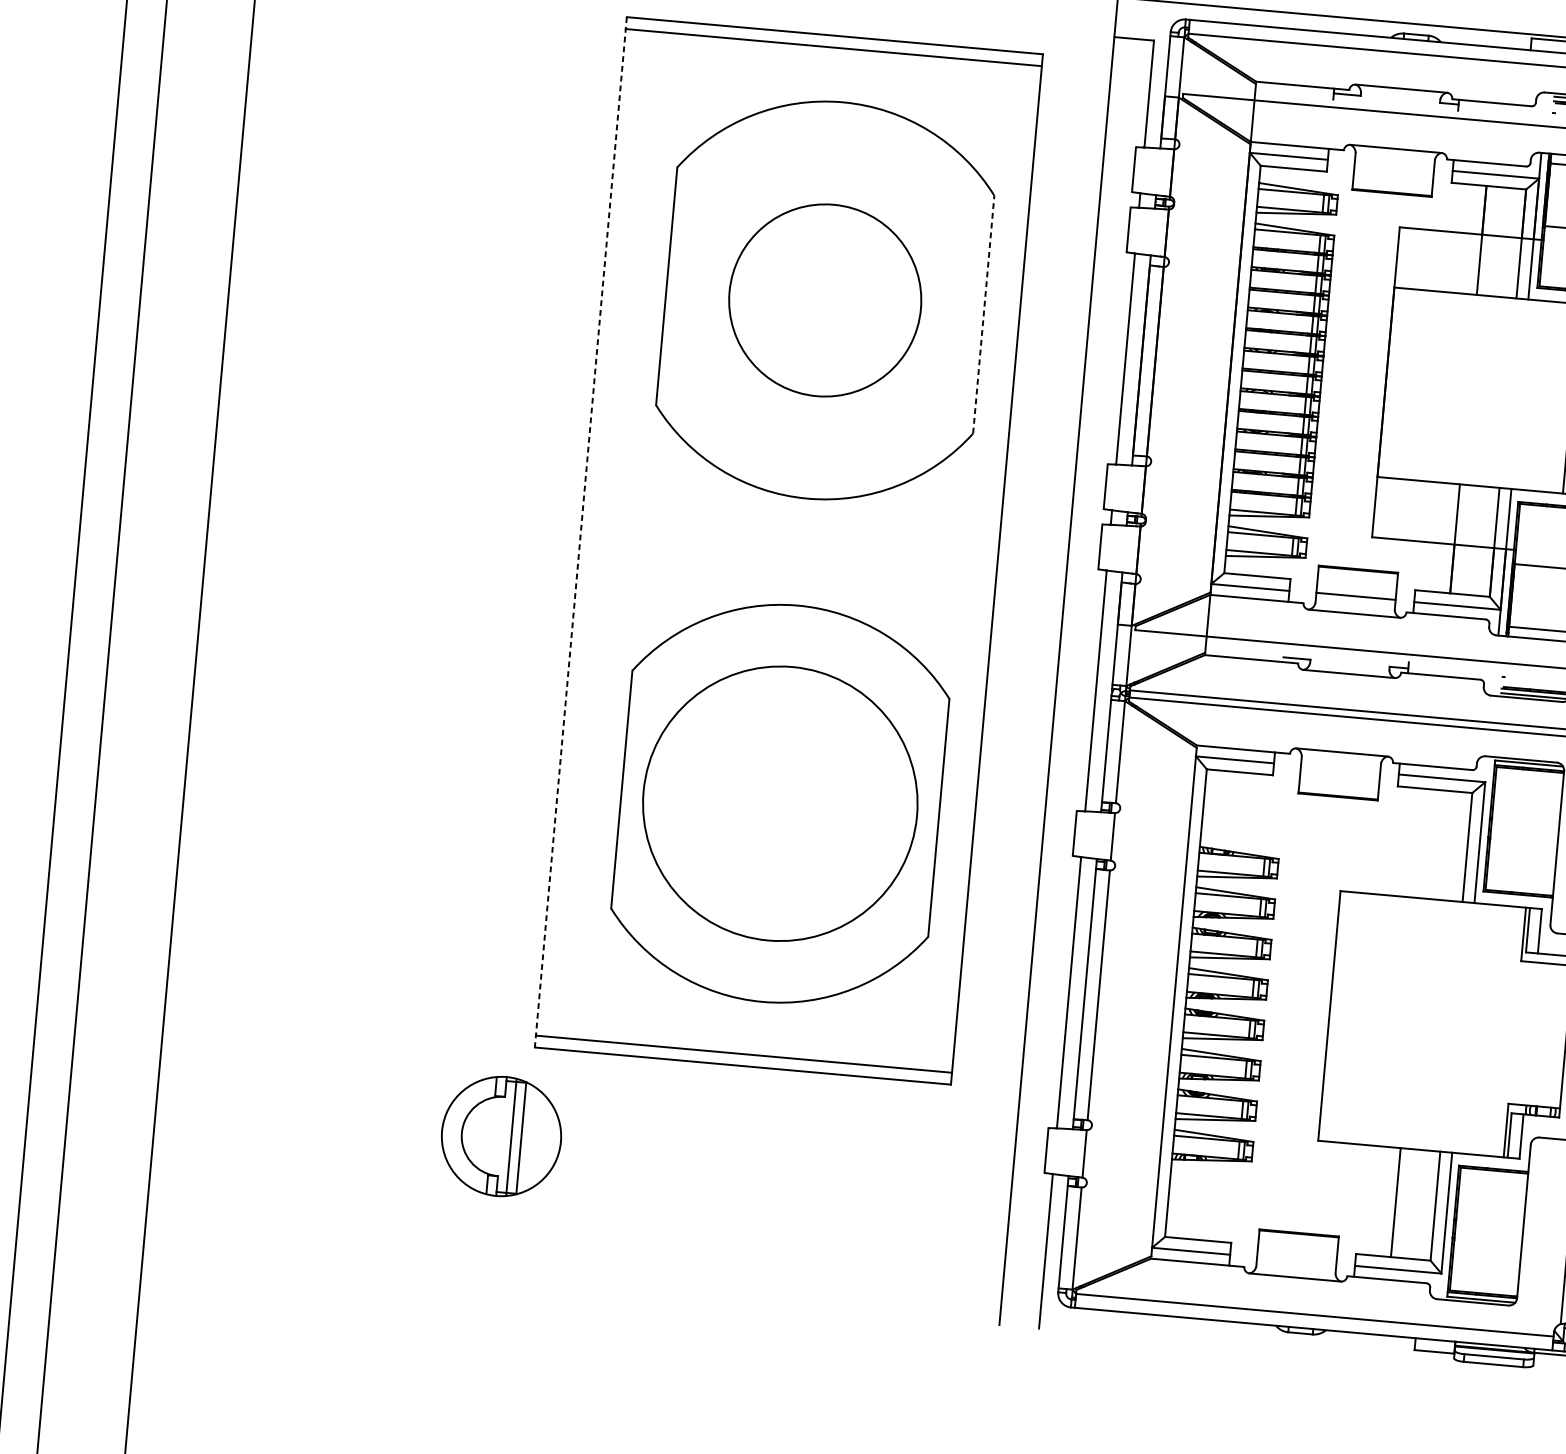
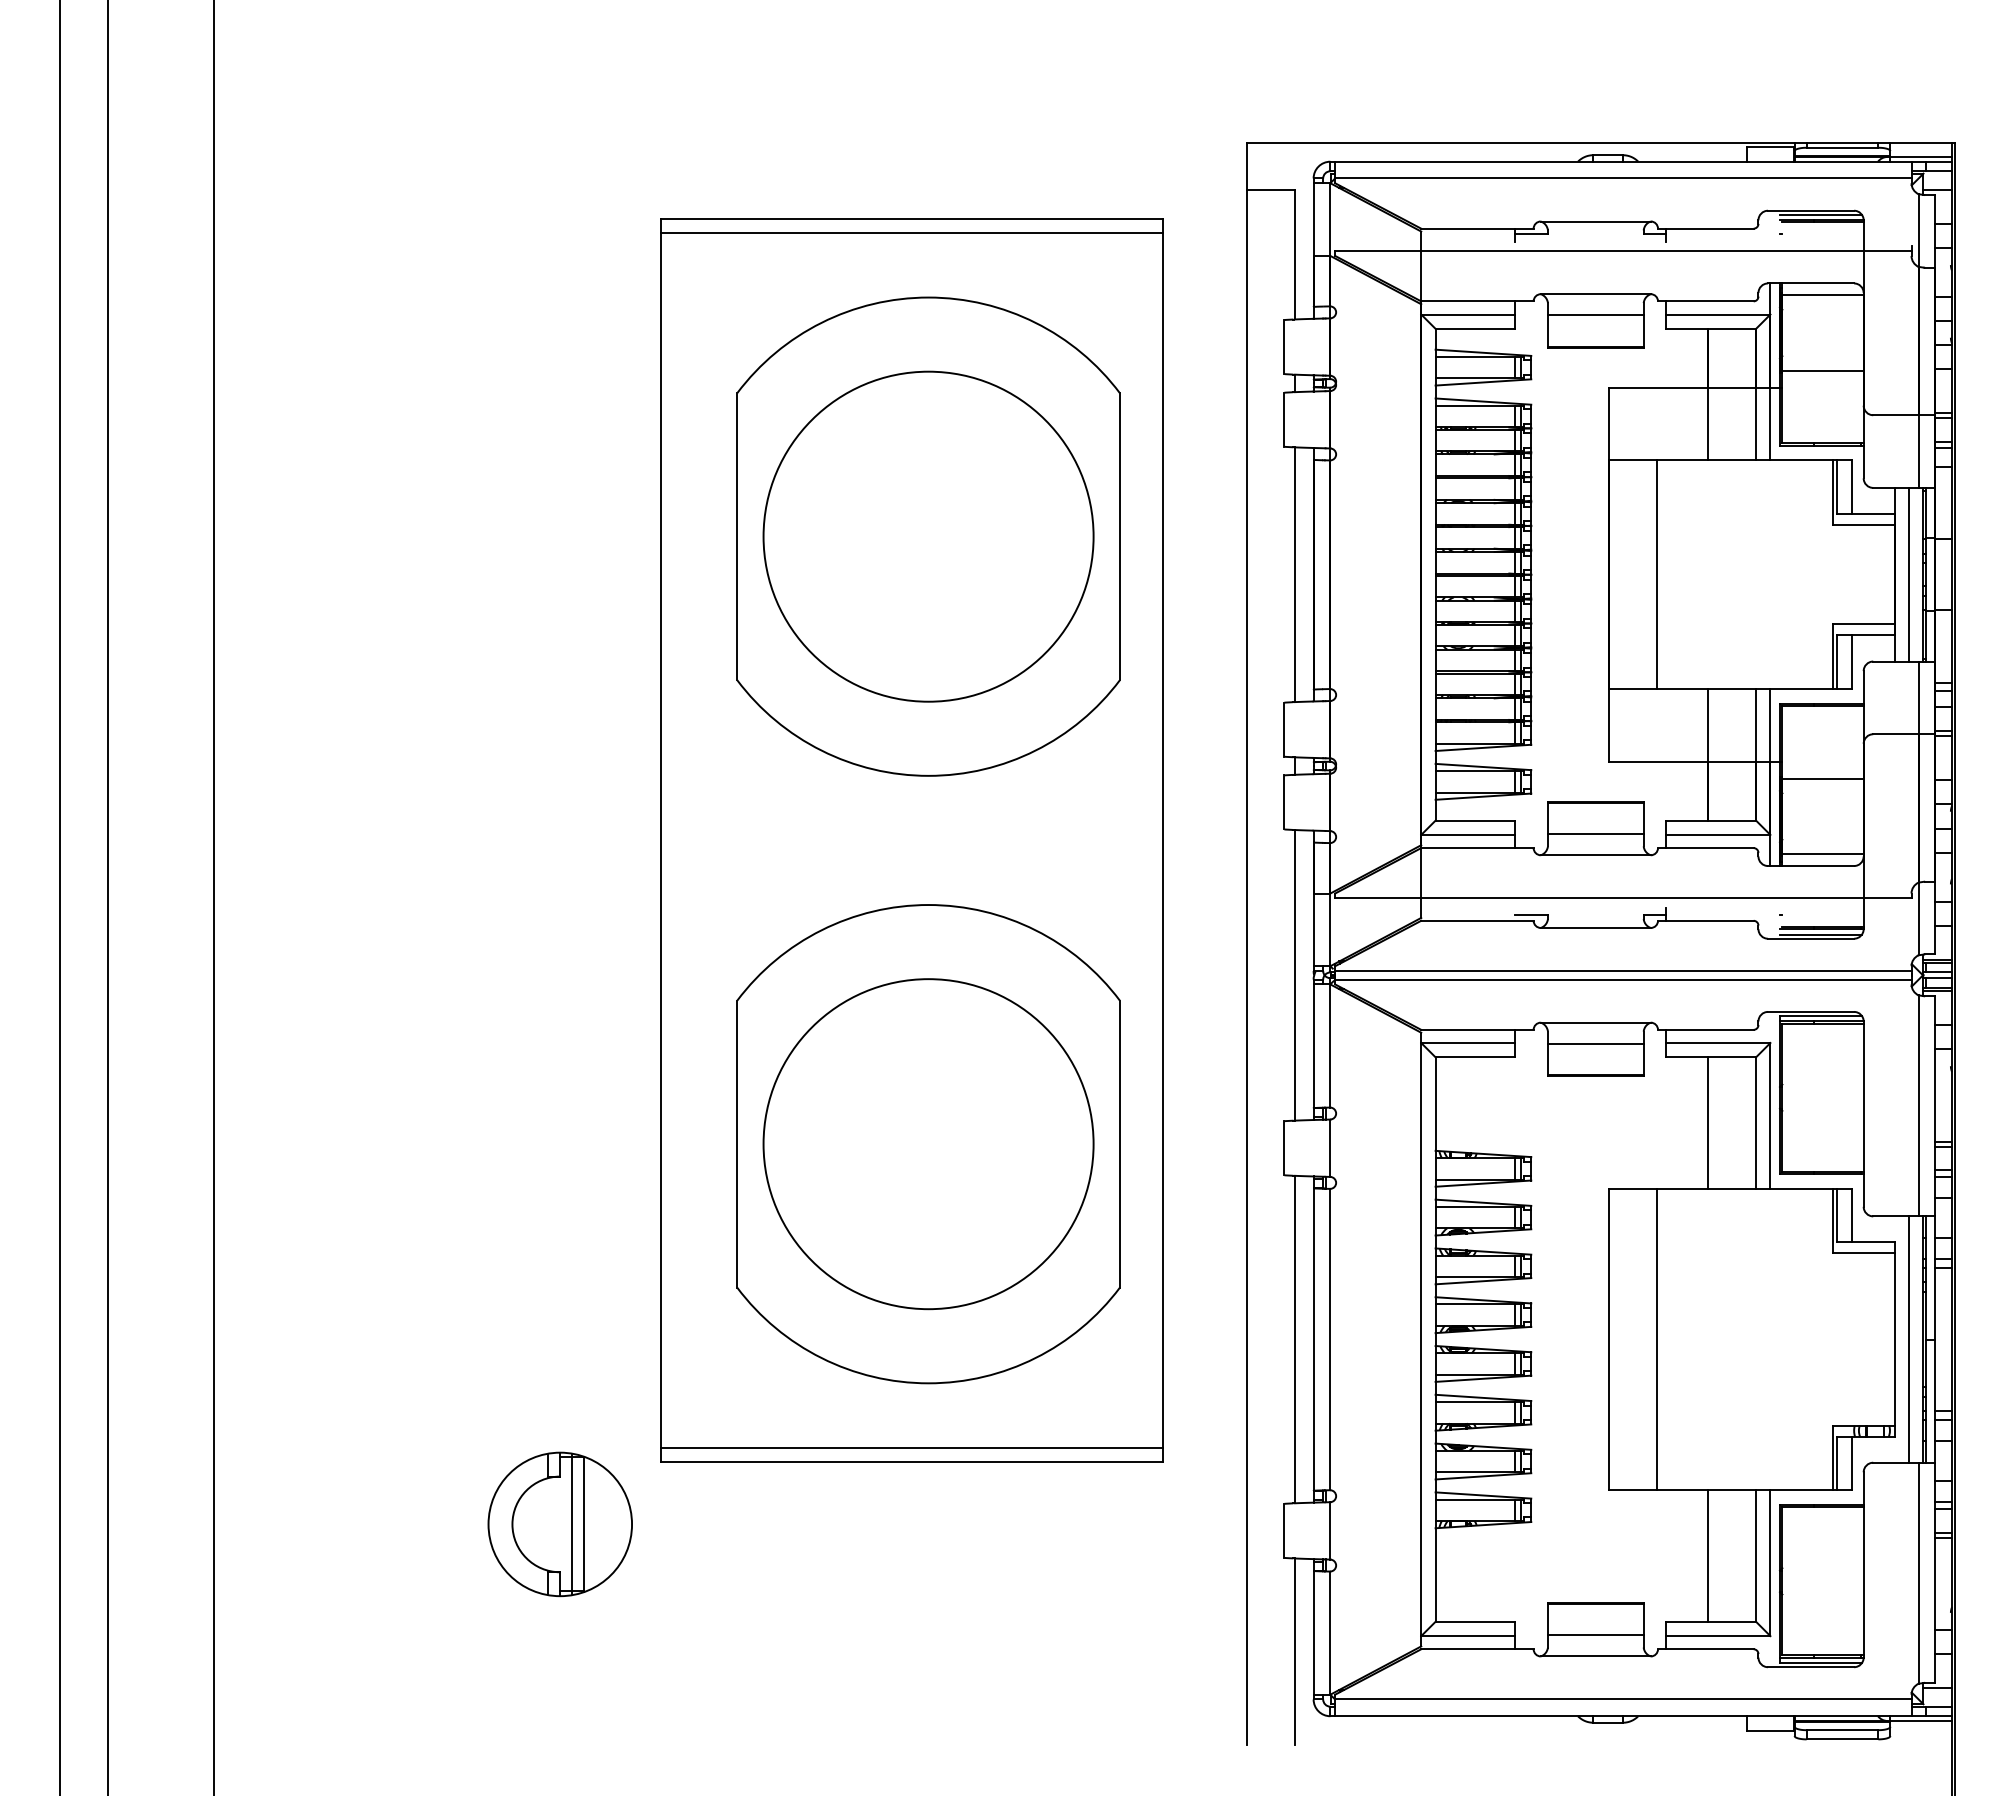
line: (1394, 166) -> (1595, 315), added
circle: (825, 300) -> (928, 536), size x1.43
line: (983, 314) -> (1119, 536), dashed -> solid
line: (1425, 385) -> (1656, 574), added
line: (580, 532) -> (660, 840), dashed -> solid
line: (1340, 769) -> (1595, 1043), added
line: (1428, 843) -> (1708, 1122), added
line: (1368, 1019) -> (1656, 1339), added
part: (500, 1136) -> (559, 1524), moved
line: (1296, 1260) -> (1595, 1635), added

